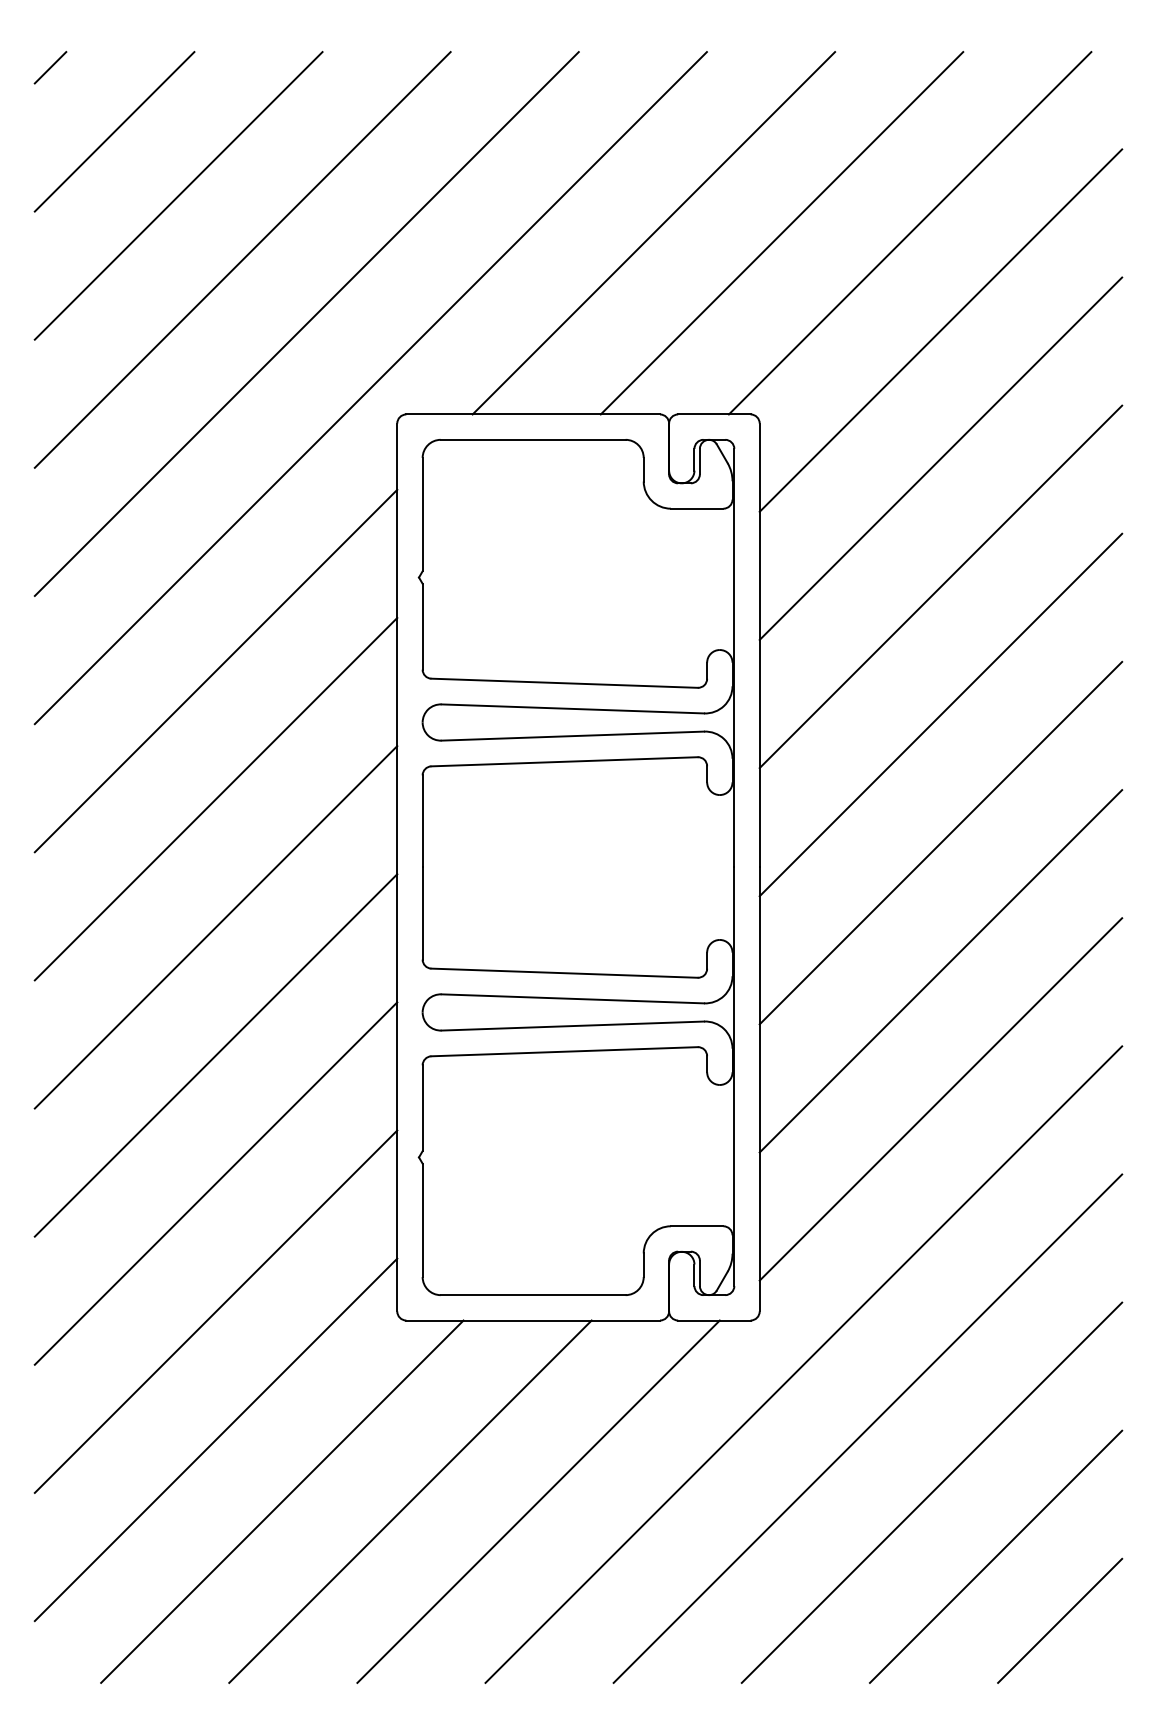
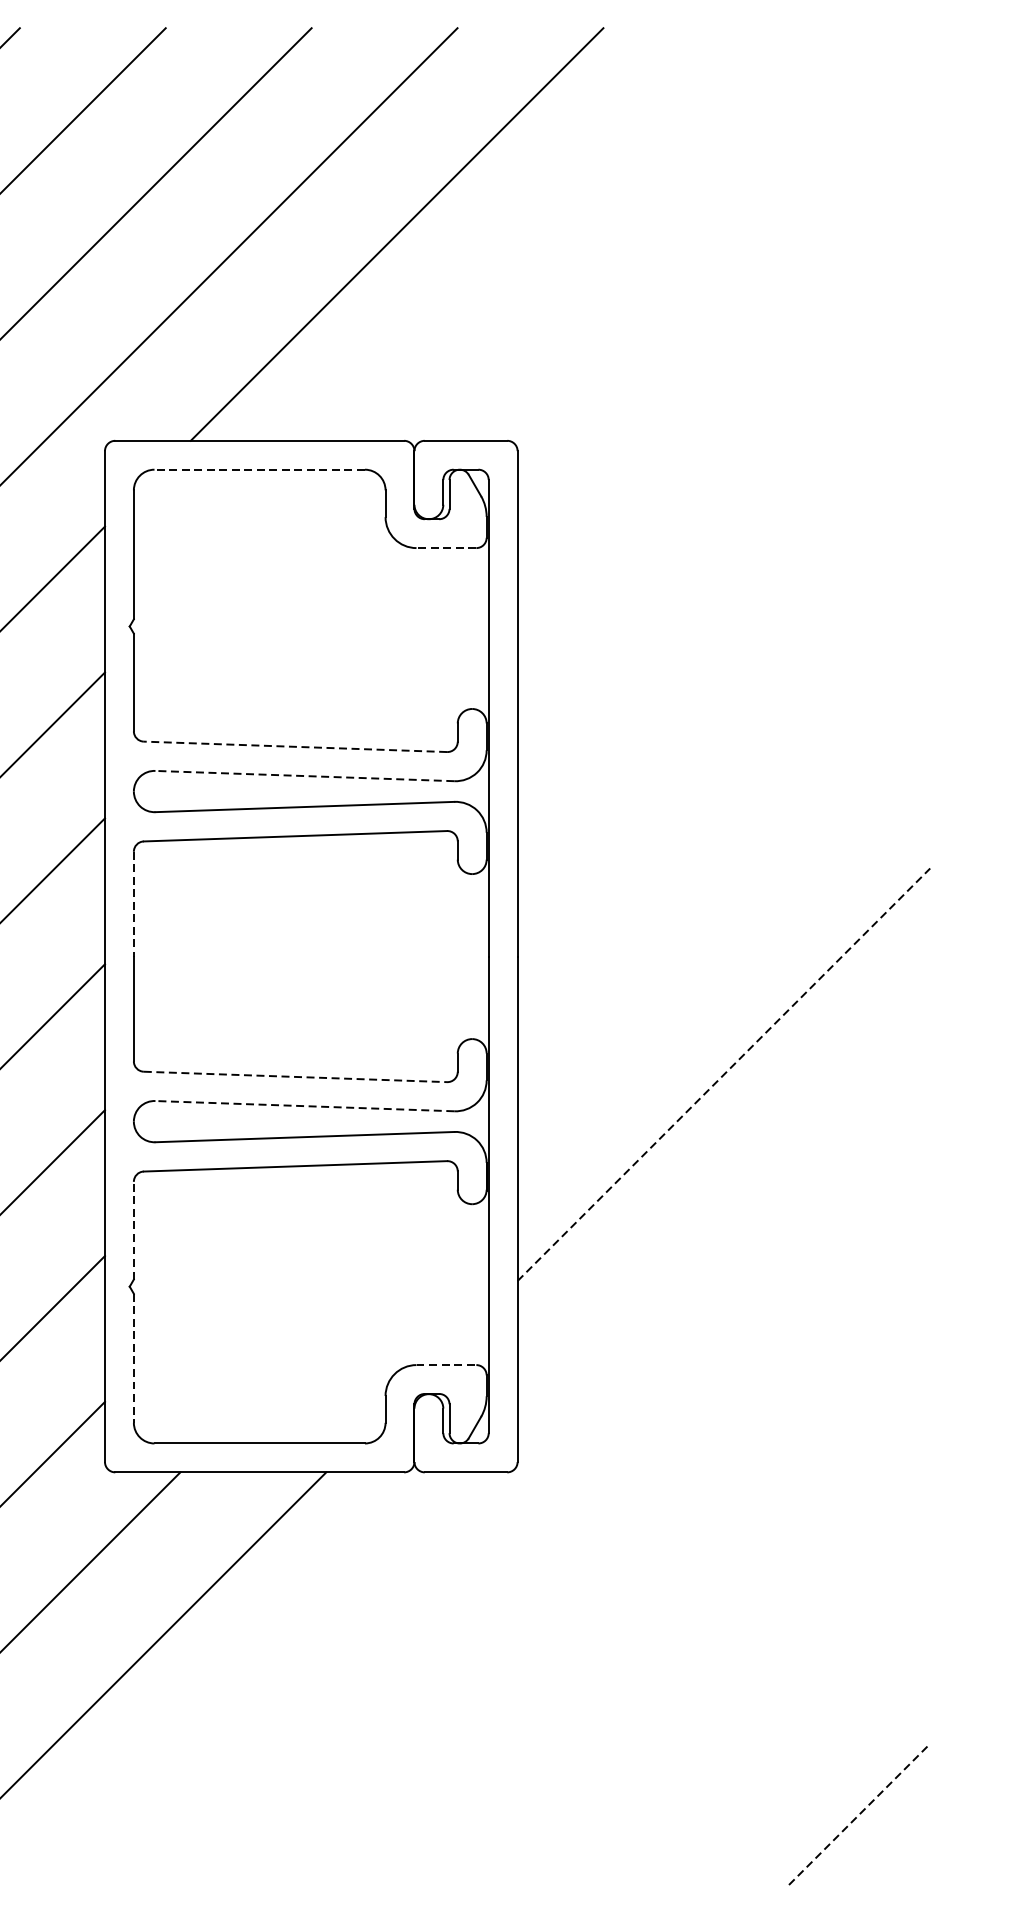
line: (781, 233) -> (542, 234), removed
line: (909, 233) -> (688, 234), removed
line: (940, 330) -> (723, 345), removed
line: (532, 439) -> (258, 469), solid -> dashed
line: (940, 458) -> (723, 490), removed
line: (696, 508) -> (445, 547), solid -> dashed
line: (940, 586) -> (723, 636), removed
line: (564, 683) -> (295, 747), solid -> dashed
line: (572, 708) -> (304, 775), solid -> dashed
line: (940, 714) -> (723, 782), removed
line: (422, 821) -> (133, 904), solid -> dashed
line: (940, 842) -> (723, 928), removed
line: (941, 970) -> (724, 1073), solid -> dashed
line: (565, 973) -> (296, 1077), solid -> dashed
line: (572, 998) -> (304, 1105), solid -> dashed
line: (940, 1099) -> (723, 1220), removed
line: (422, 1108) -> (133, 1230), solid -> dashed
line: (422, 1220) -> (133, 1358), solid -> dashed
line: (697, 1226) -> (446, 1365), solid -> dashed
line: (803, 1364) -> (567, 1522), removed
line: (867, 1428) -> (640, 1595), removed
line: (931, 1492) -> (713, 1668), removed
line: (538, 1501) -> (265, 1678), removed
line: (995, 1556) -> (786, 1741), removed
line: (1060, 1620) -> (860, 1813), solid -> dashed

